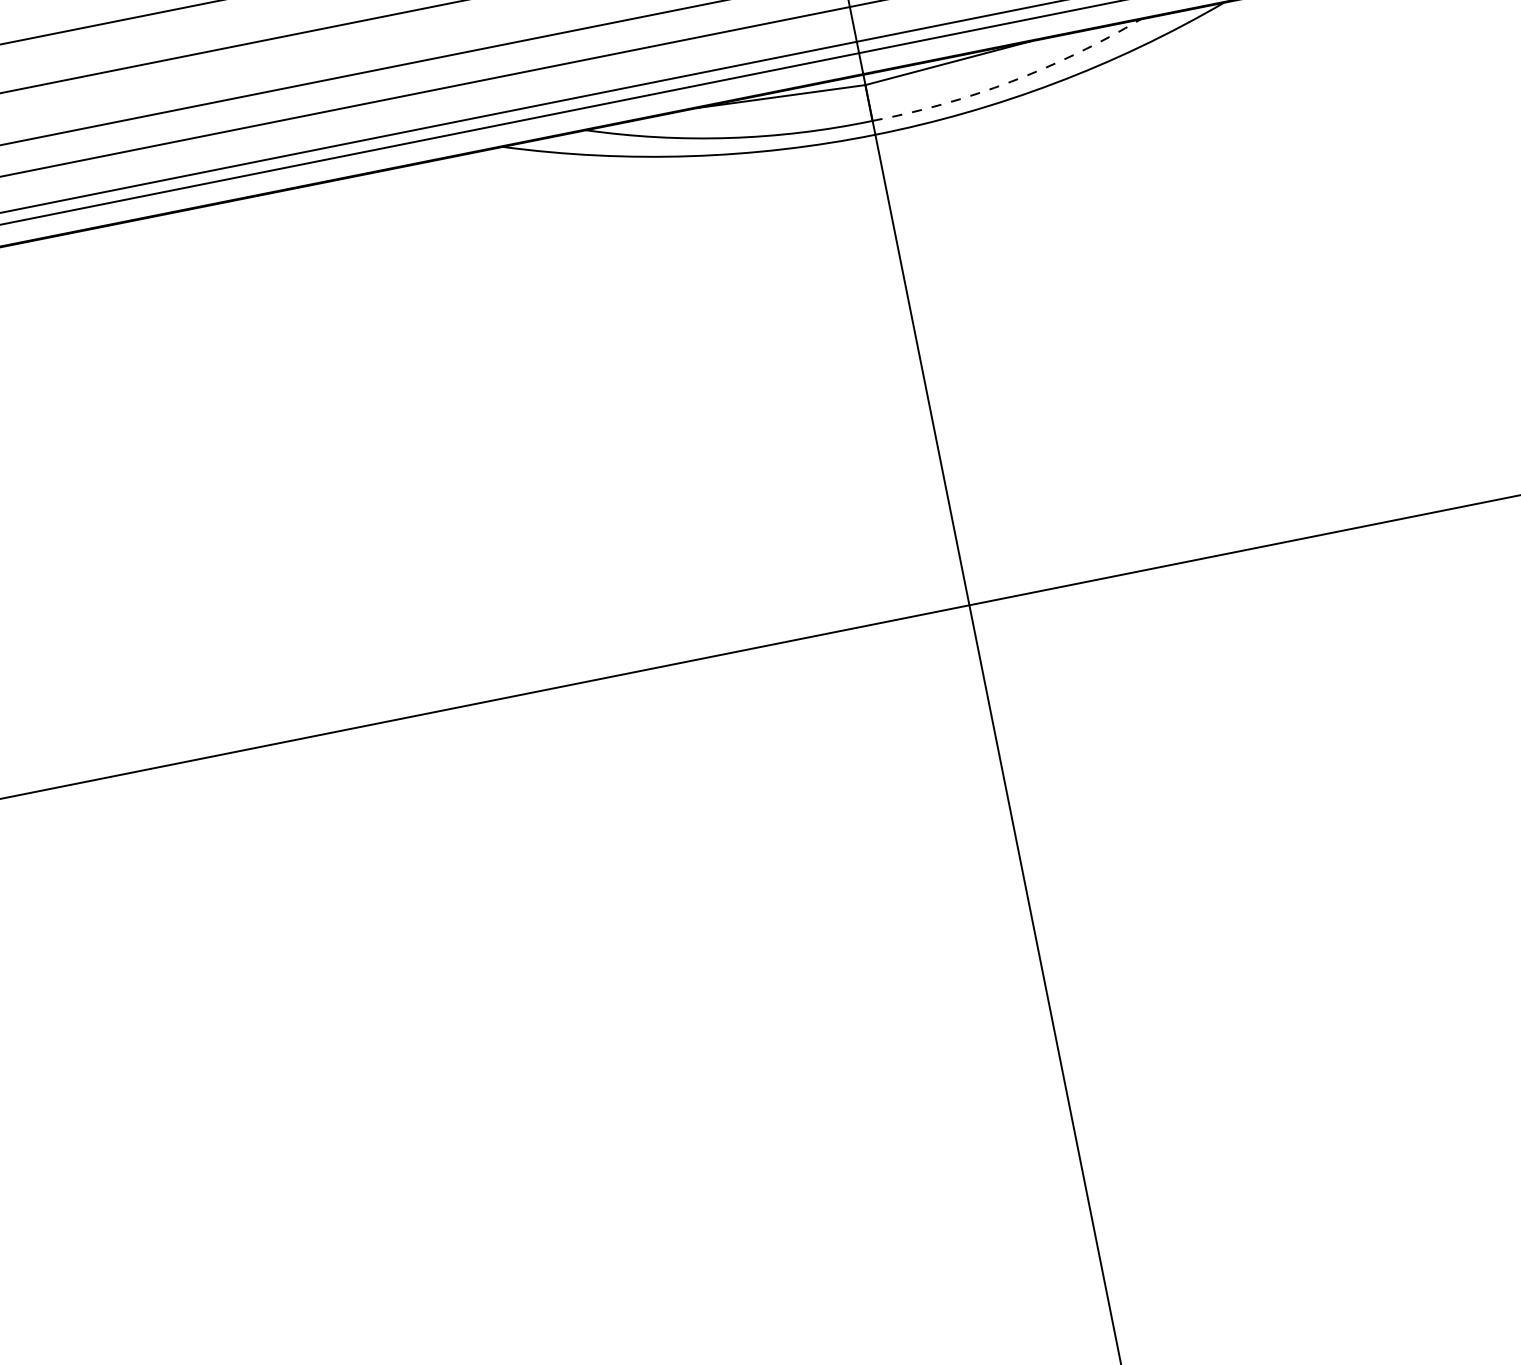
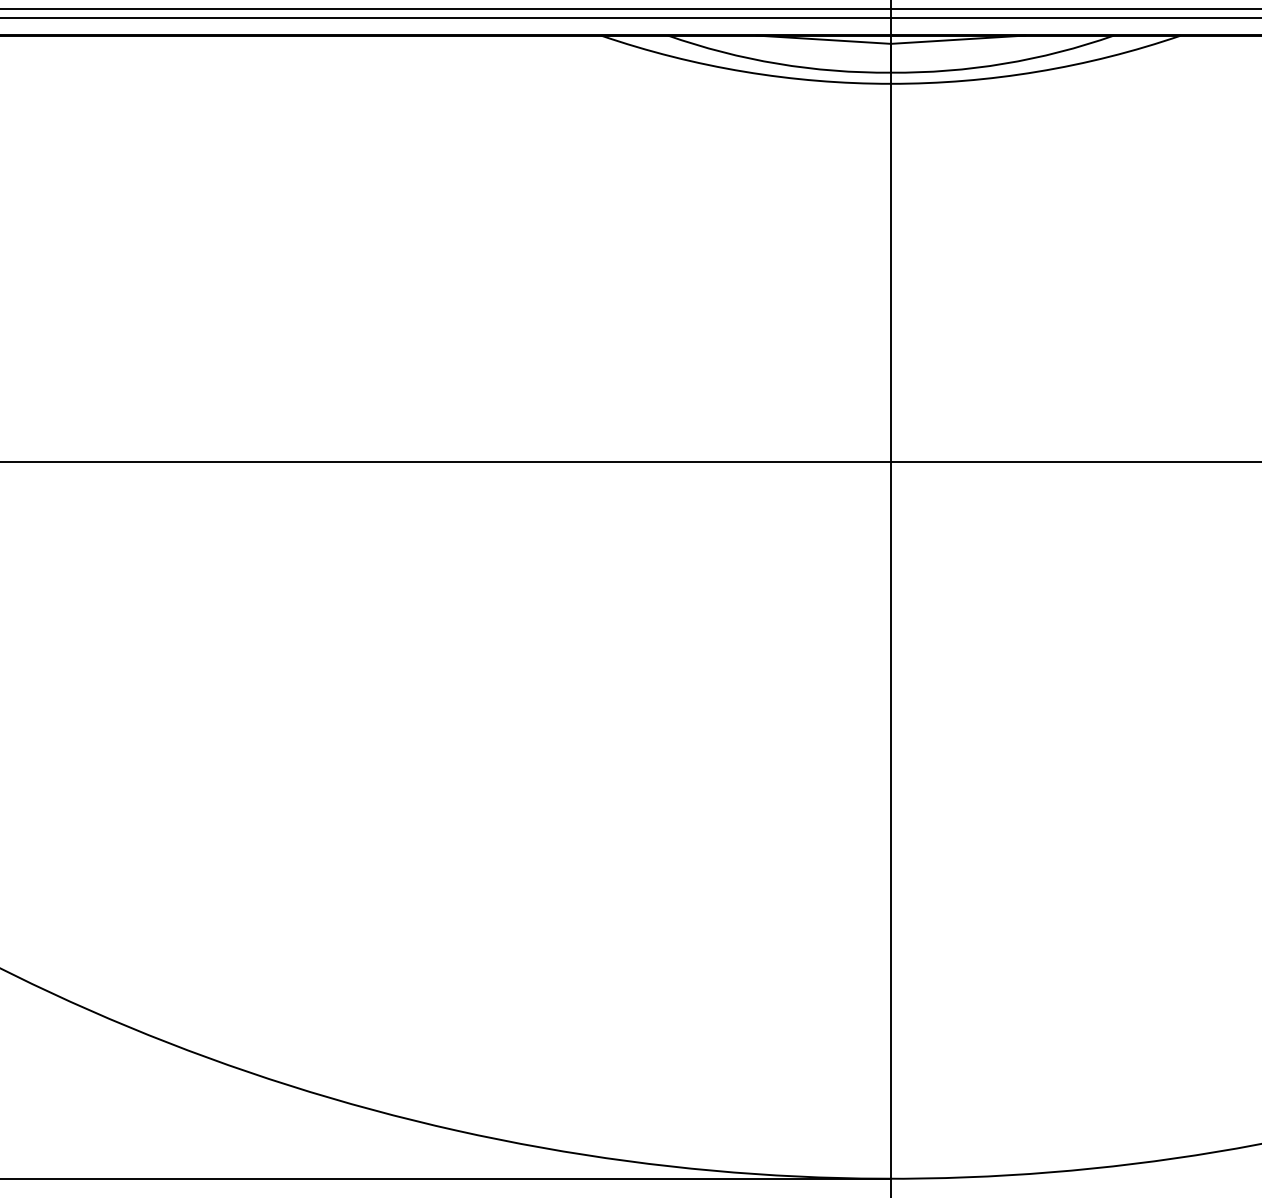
arc: (1011, 81) -> (1004, 63), dashed -> solid

